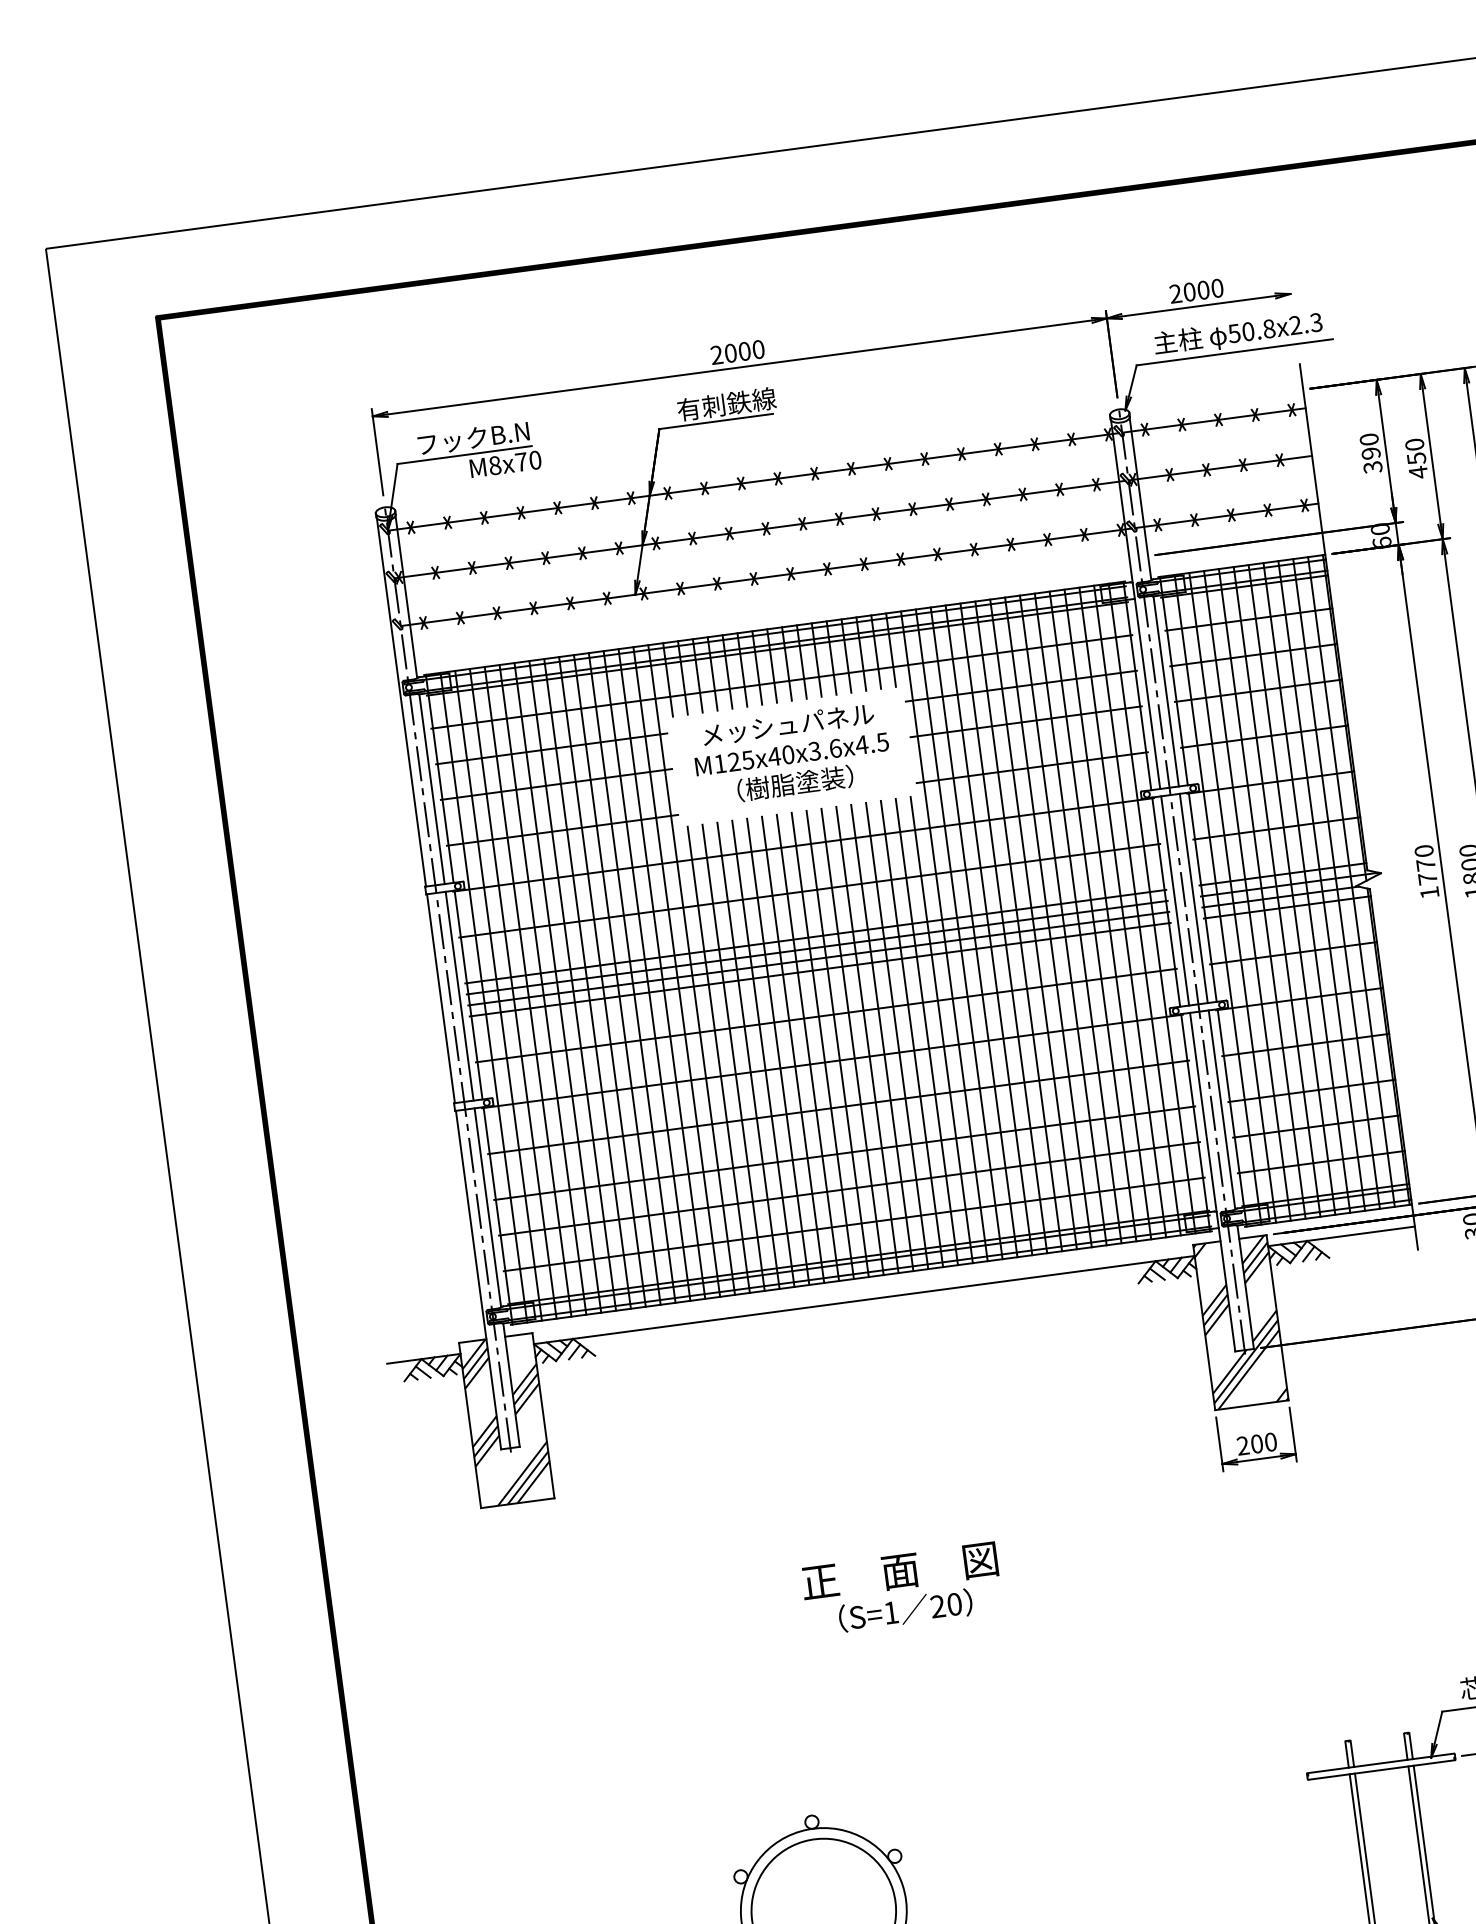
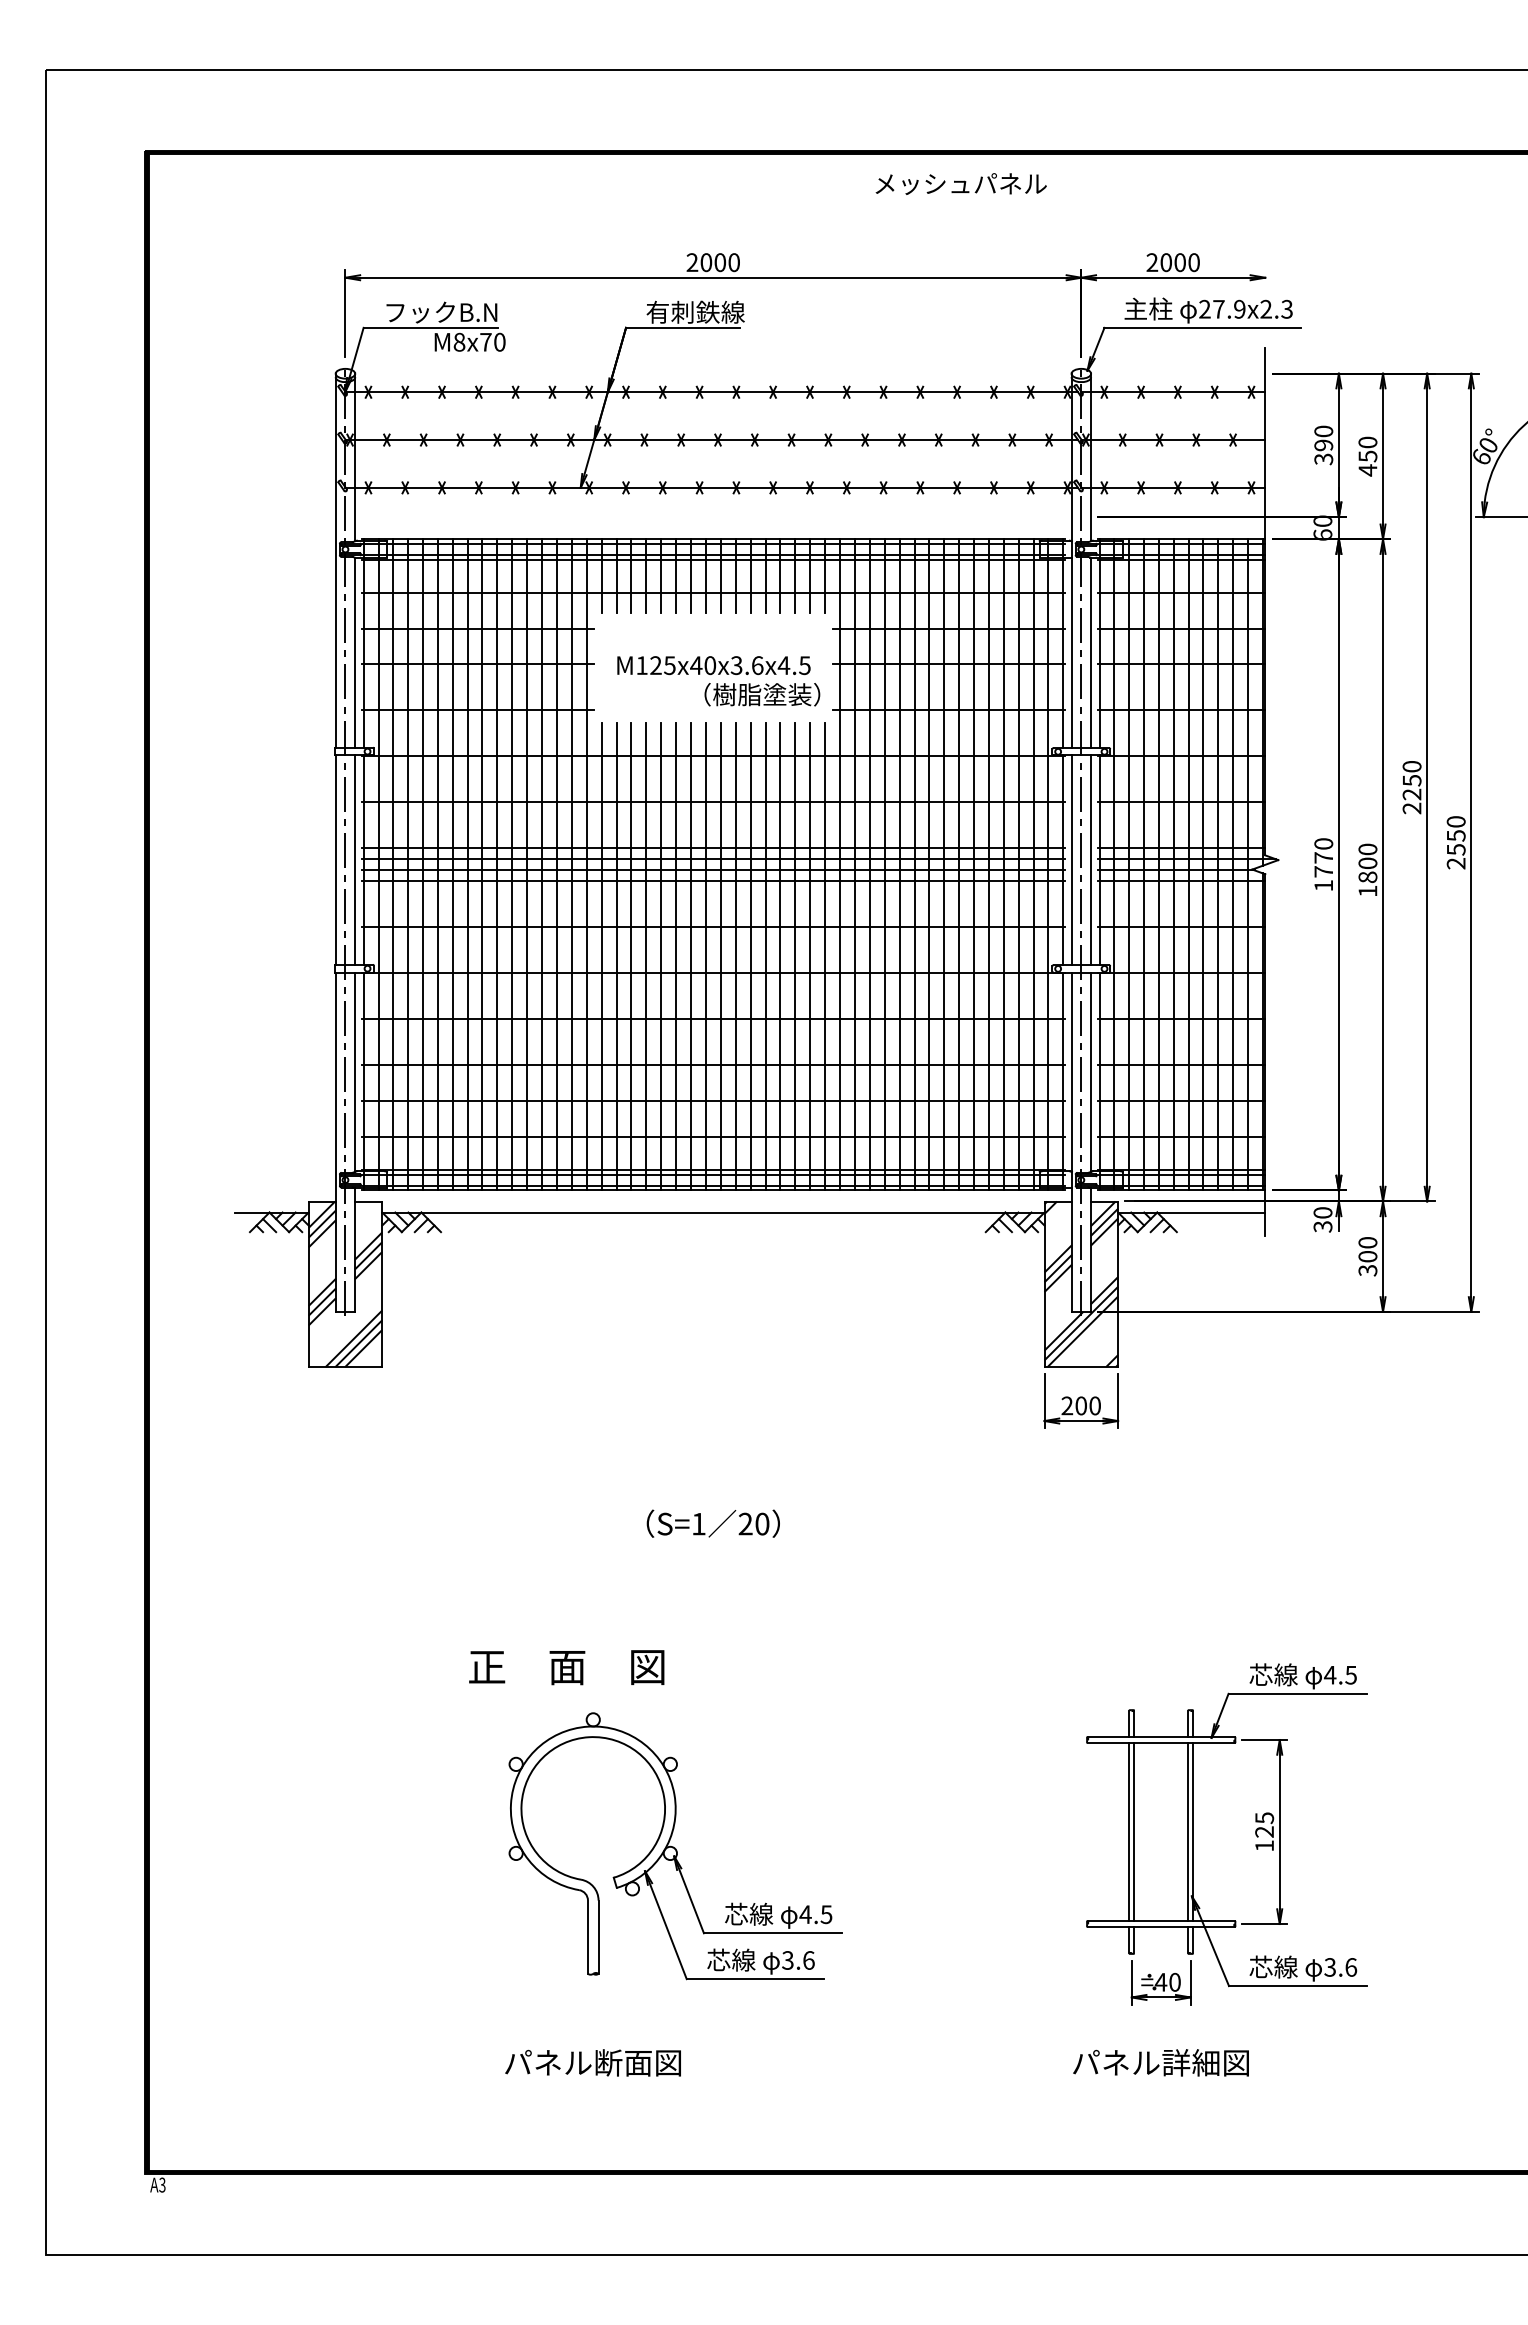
text: (1251, 330) -> (1222, 308), 50.8x2.3 -> 27.9x2.3
text: (787, 724) -> (960, 183), moved
text: (795, 783) -> (762, 694), moved
text: (899, 1571) -> (566, 1667), moved

